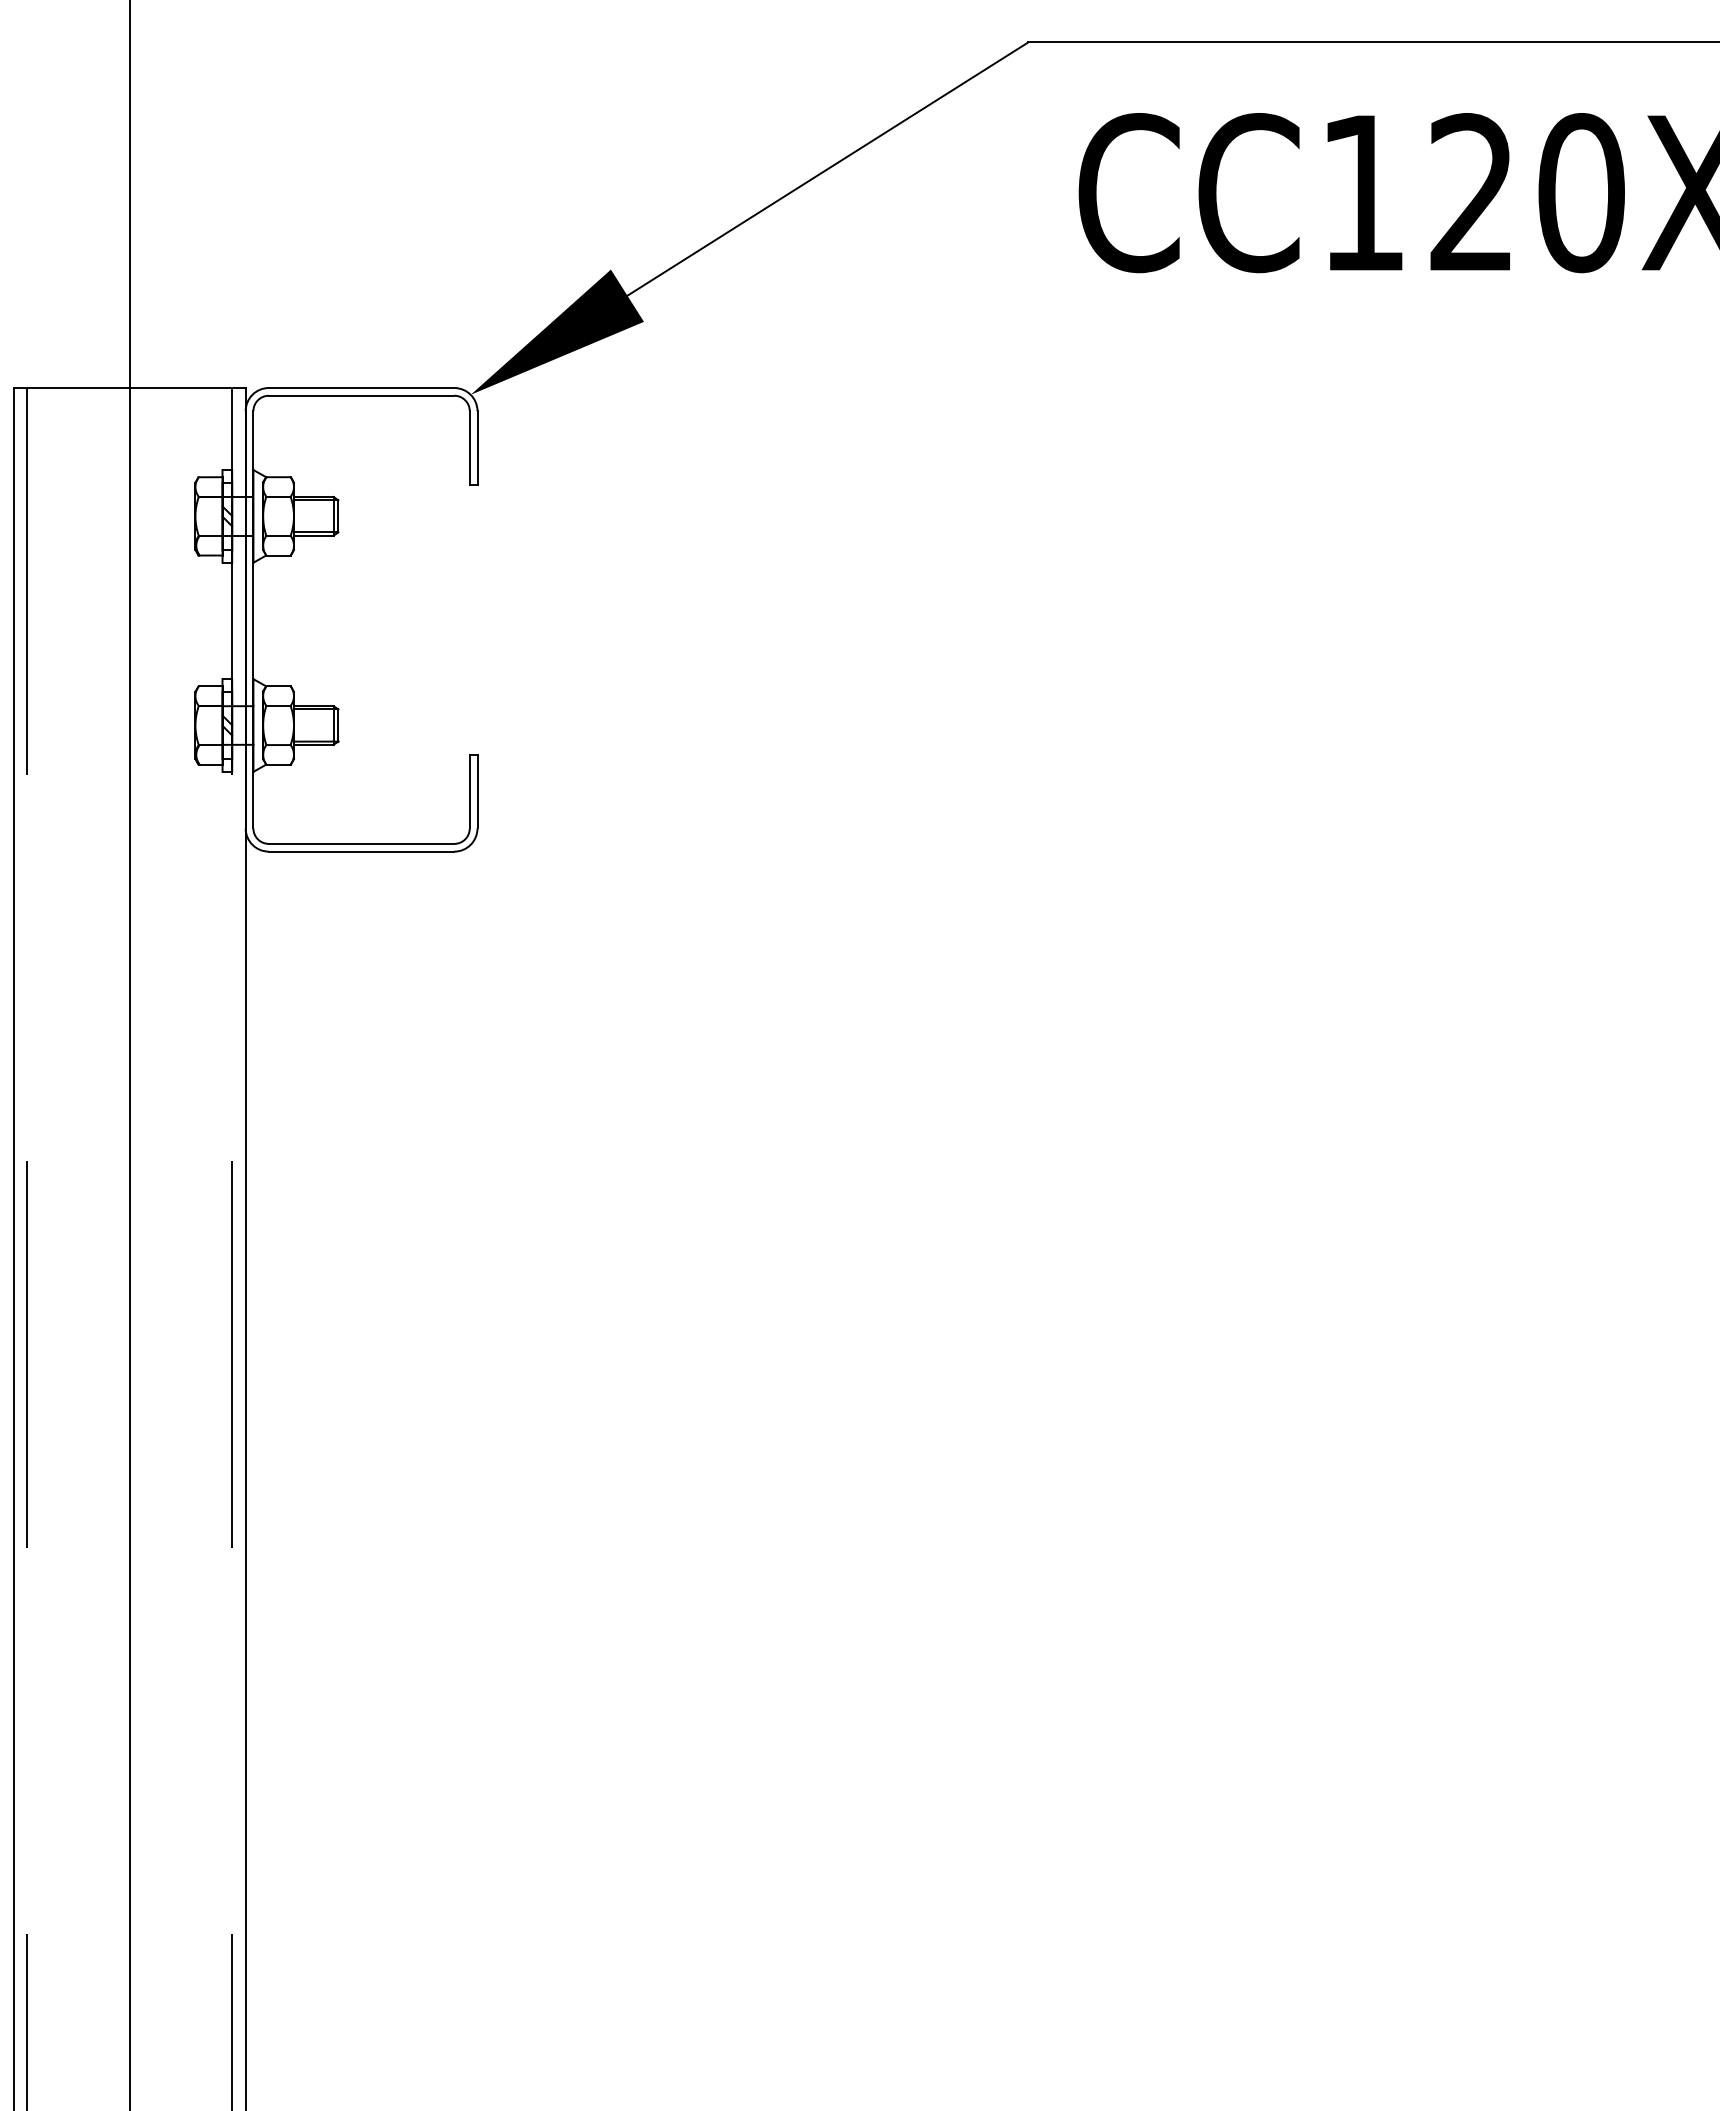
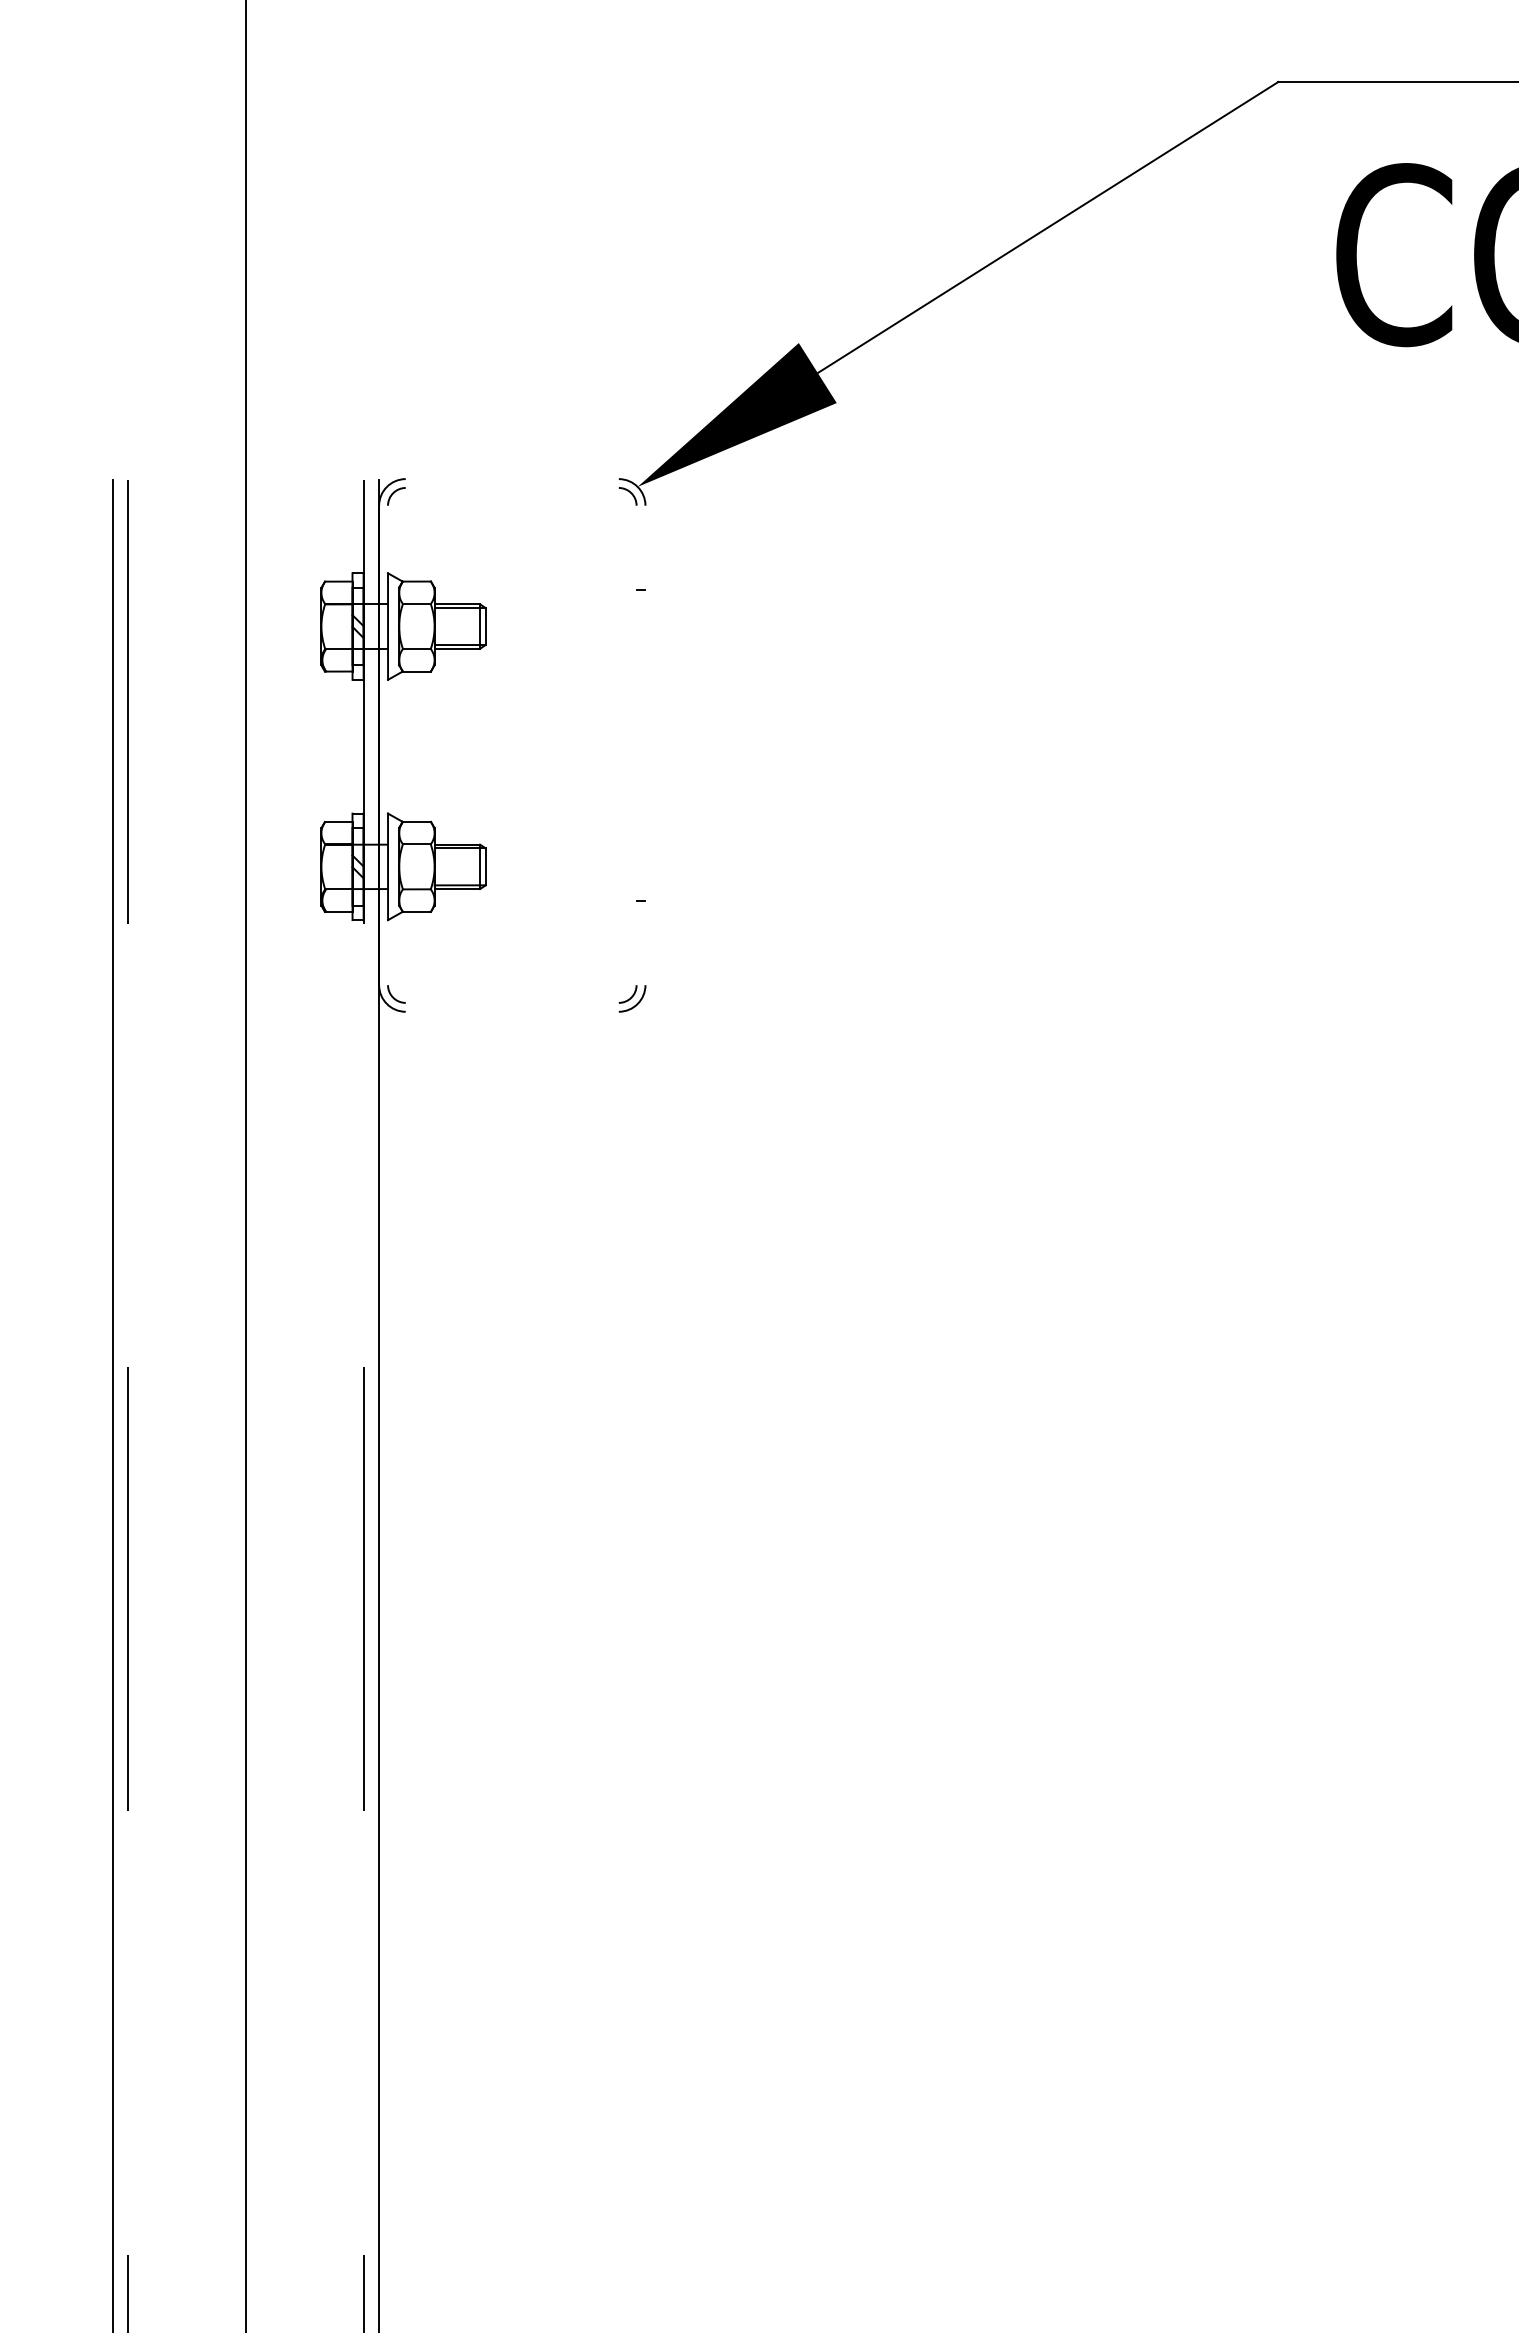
line: (129, 388) -> (245, 479), removed
line: (361, 388) -> (512, 479), removed
line: (361, 395) -> (512, 487), removed
line: (469, 447) -> (636, 547), removed
line: (477, 447) -> (645, 547), removed
line: (253, 619) -> (388, 745), removed
line: (469, 791) -> (636, 942), removed
line: (477, 791) -> (645, 942), removed
line: (361, 843) -> (512, 1002), removed
line: (361, 851) -> (512, 1011), removed

